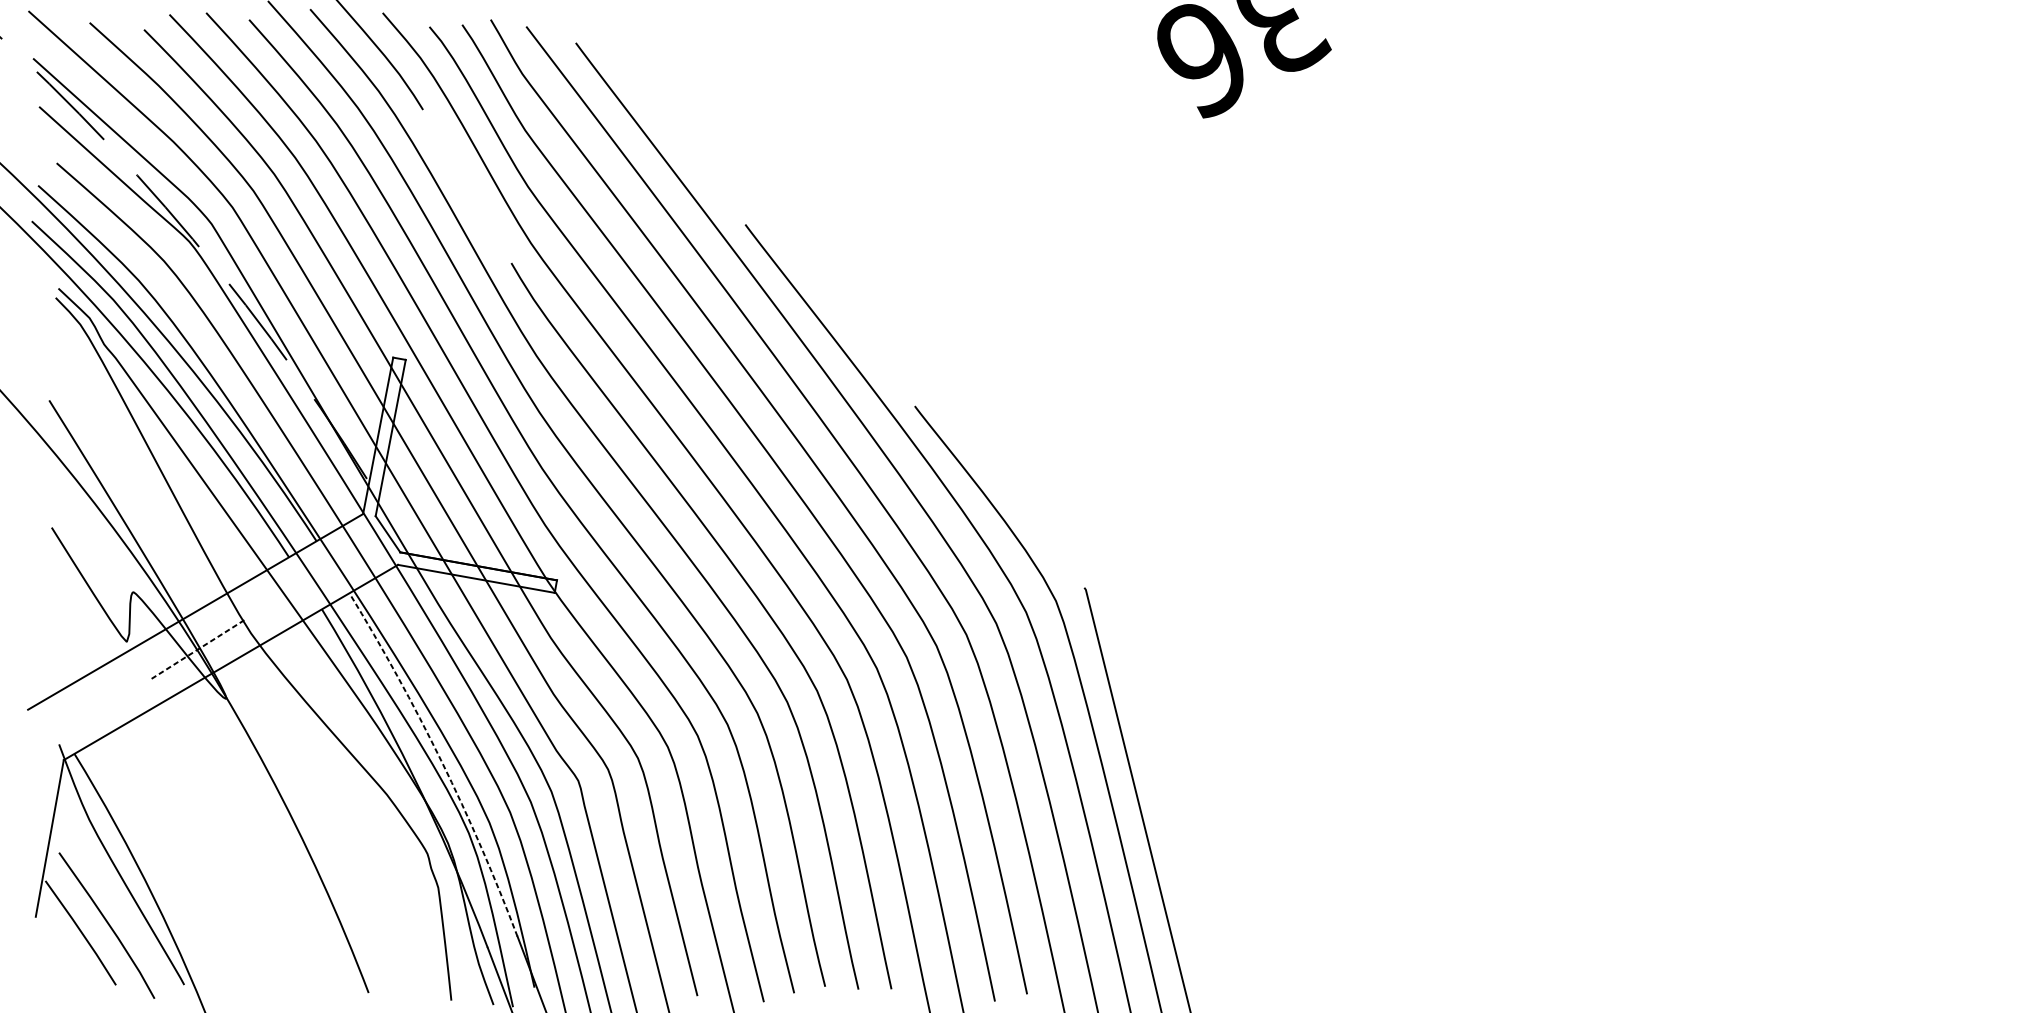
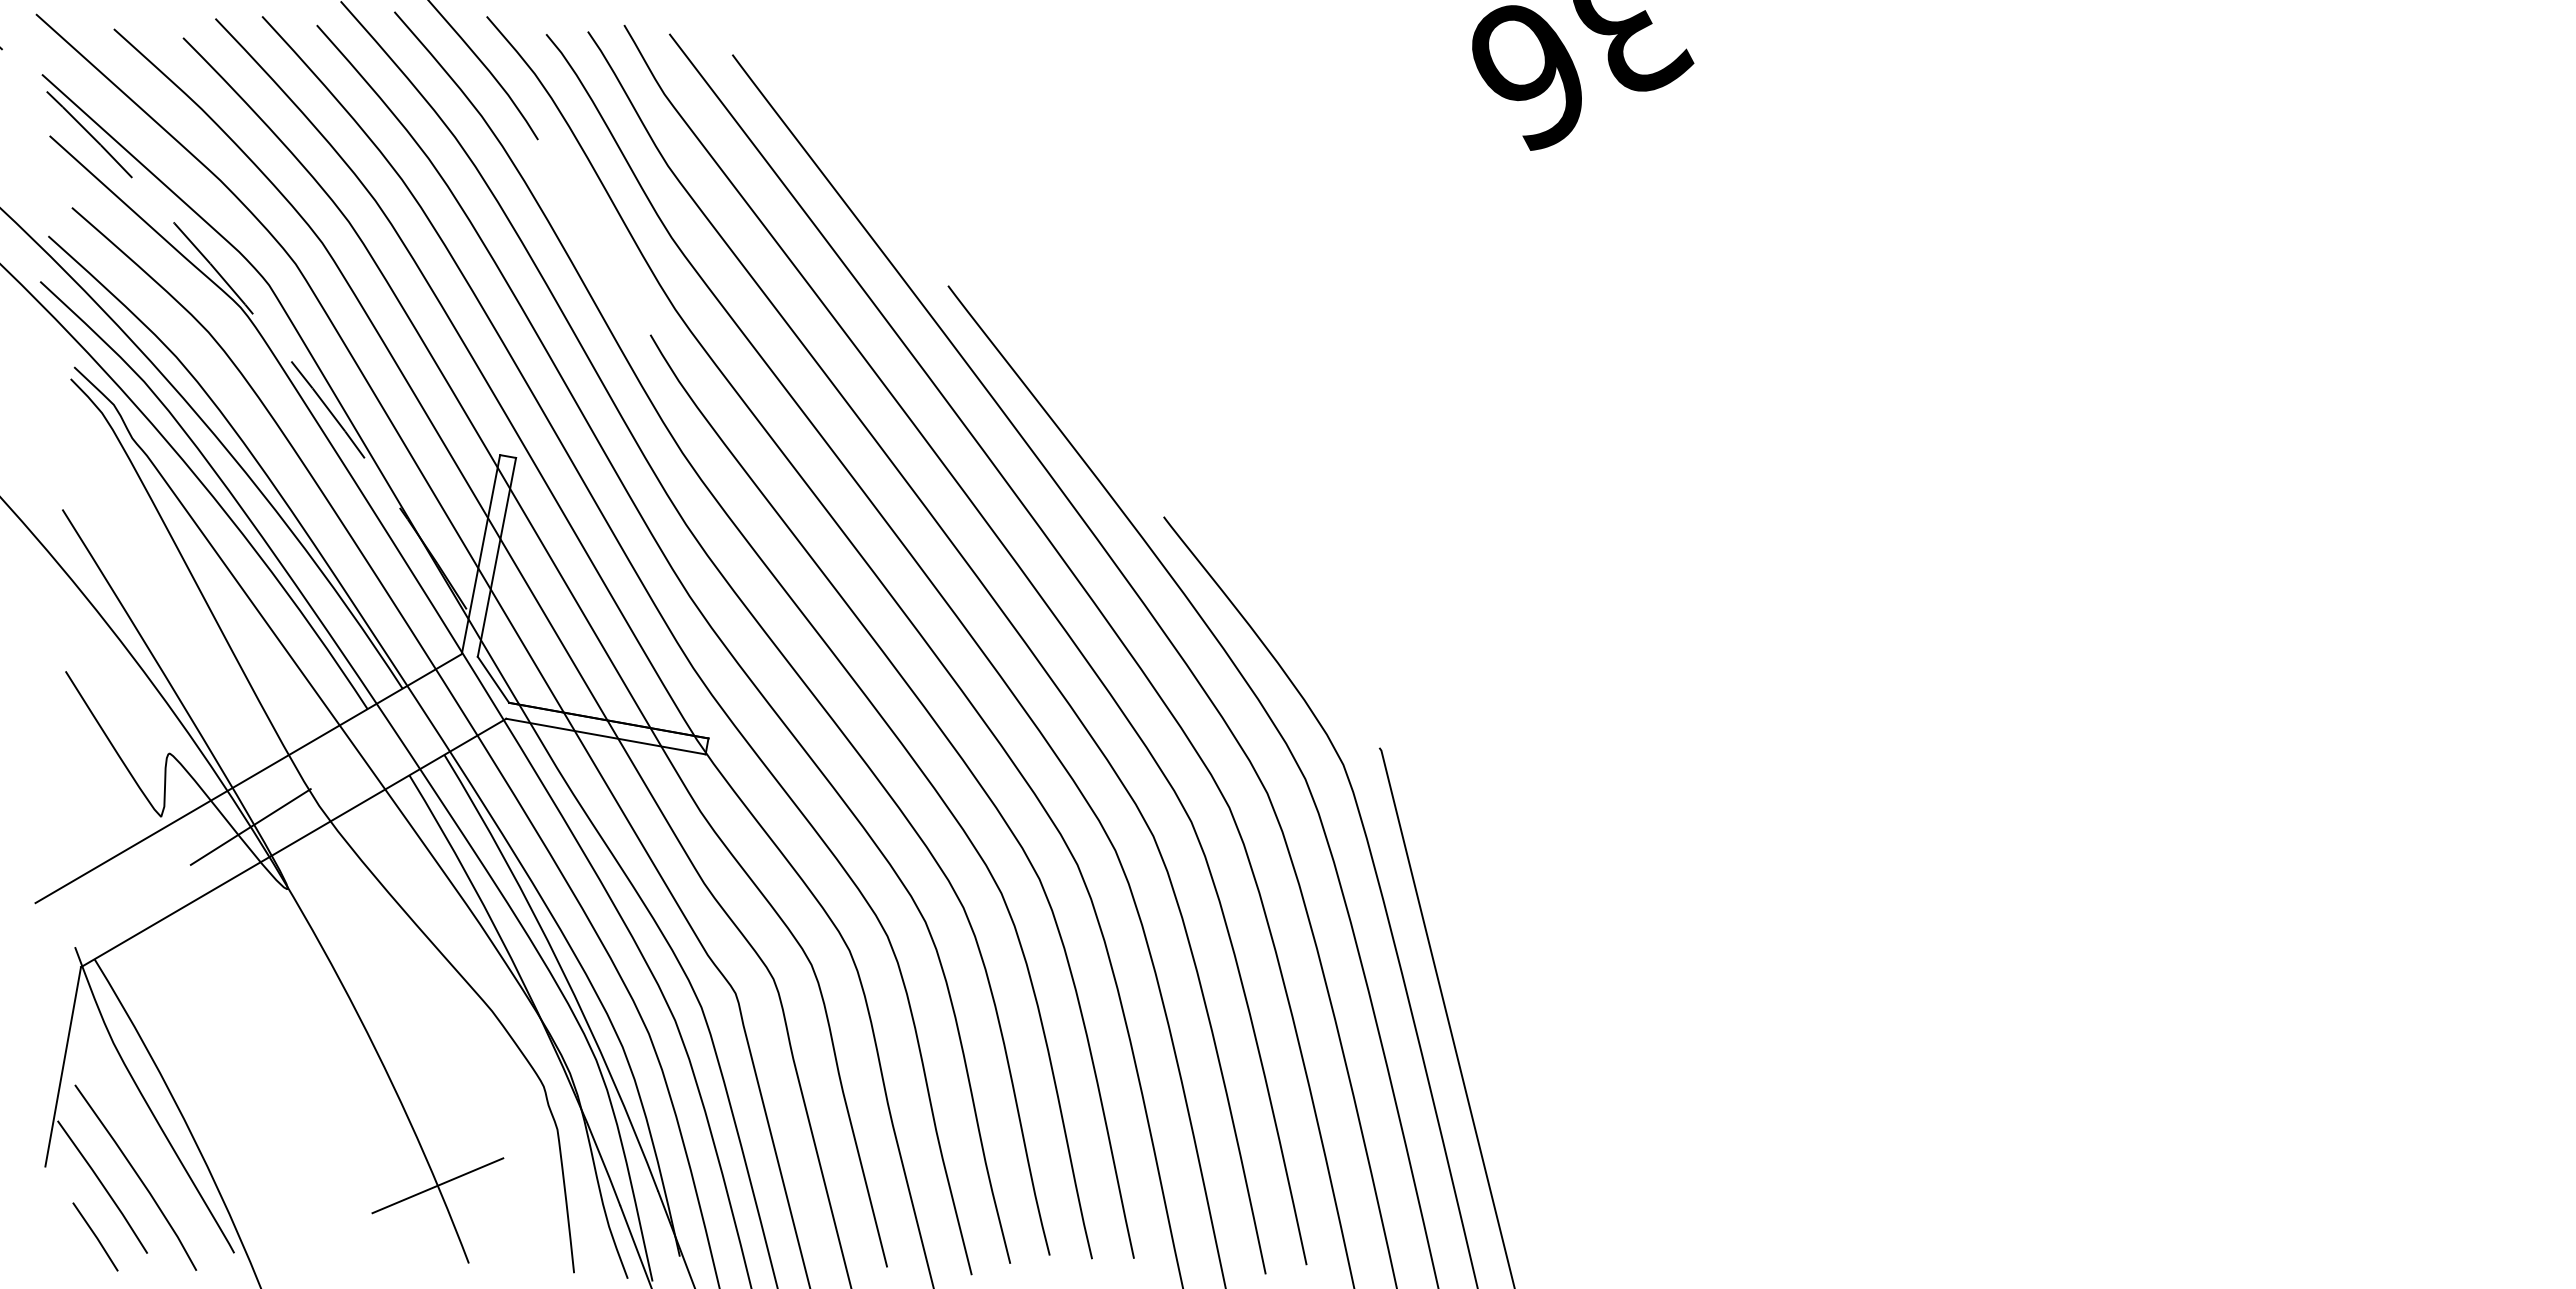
line: (197, 650) -> (250, 827), dashed -> solid
arc: (441, 761) -> (561, 968), dashed -> solid
line: (344, 931) -> (437, 1185), added
line: (75, 971) -> (95, 1236), added

